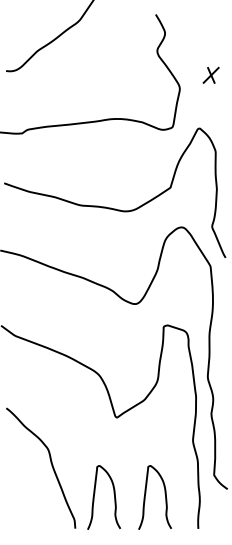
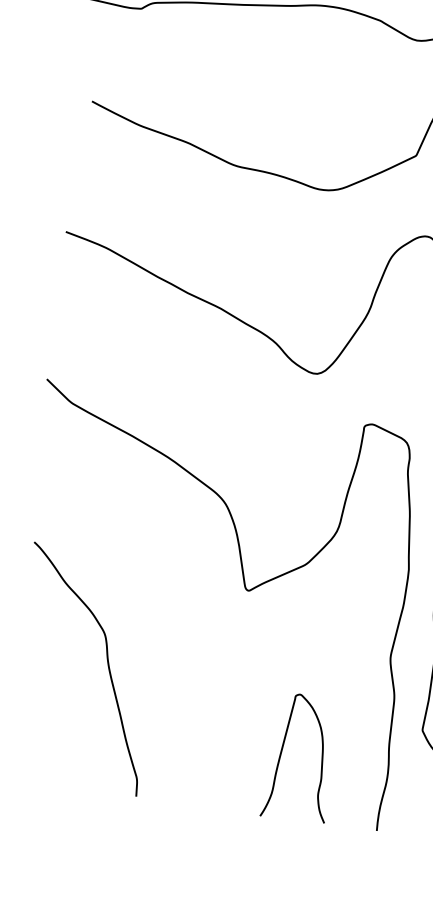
curve: (95, 493) -> (185, 733), removed

